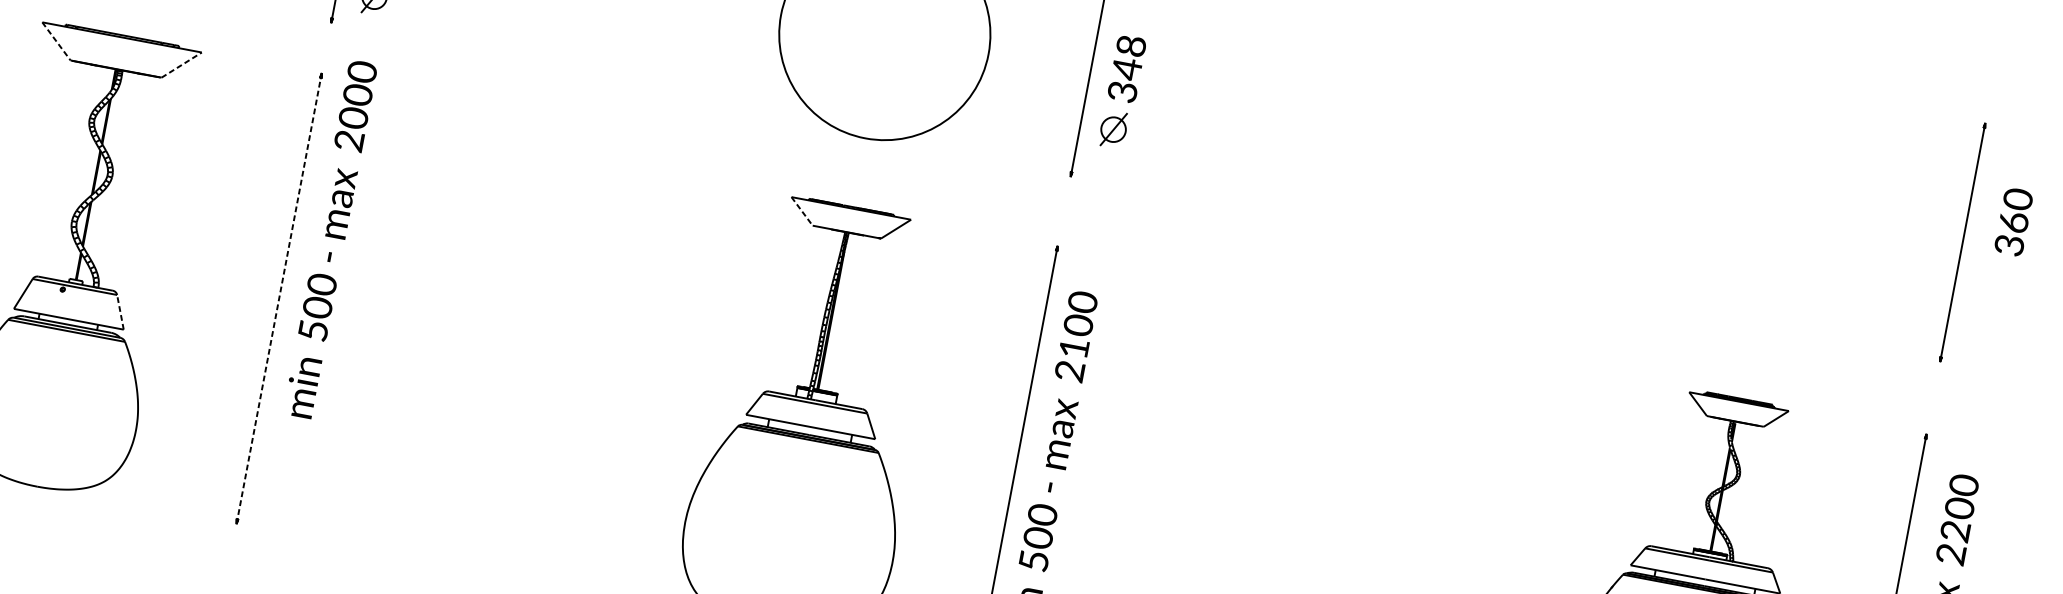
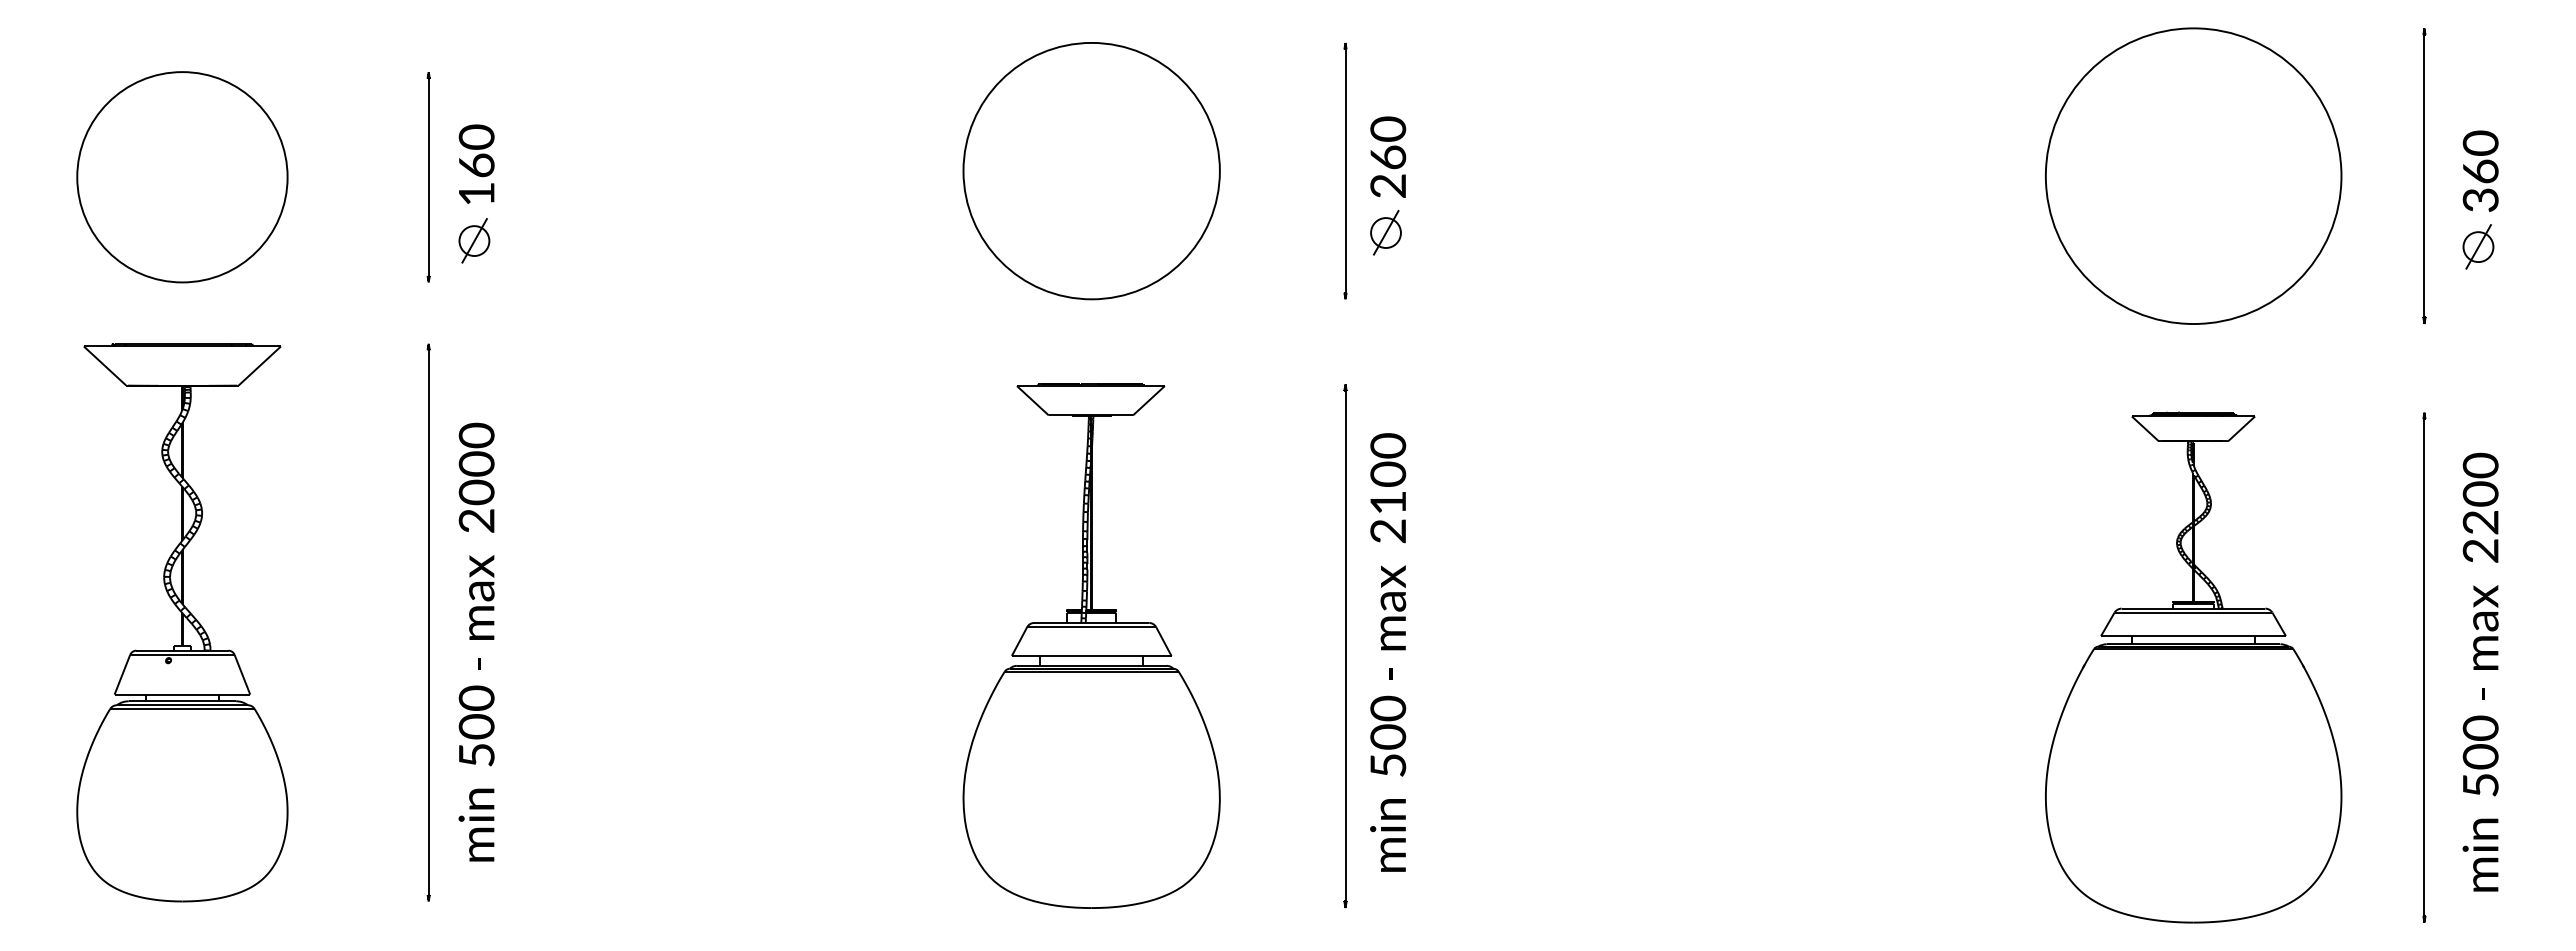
line: (56, 41) -> (105, 366), dashed -> solid
line: (181, 65) -> (259, 366), dashed -> solid
text: (1127, 68) -> (1388, 156), 348 -> 260
part: (1775, 206) -> (2193, 175), added
line: (801, 211) -> (1032, 400), dashed -> solid
text: (2013, 221) -> (2480, 170), moved
text: (330, 238) -> (476, 641), moved
line: (279, 298) -> (428, 622), dashed -> solid
part: (1995, 307) -> (2478, 246), added
line: (120, 312) -> (242, 674), dashed -> solid

